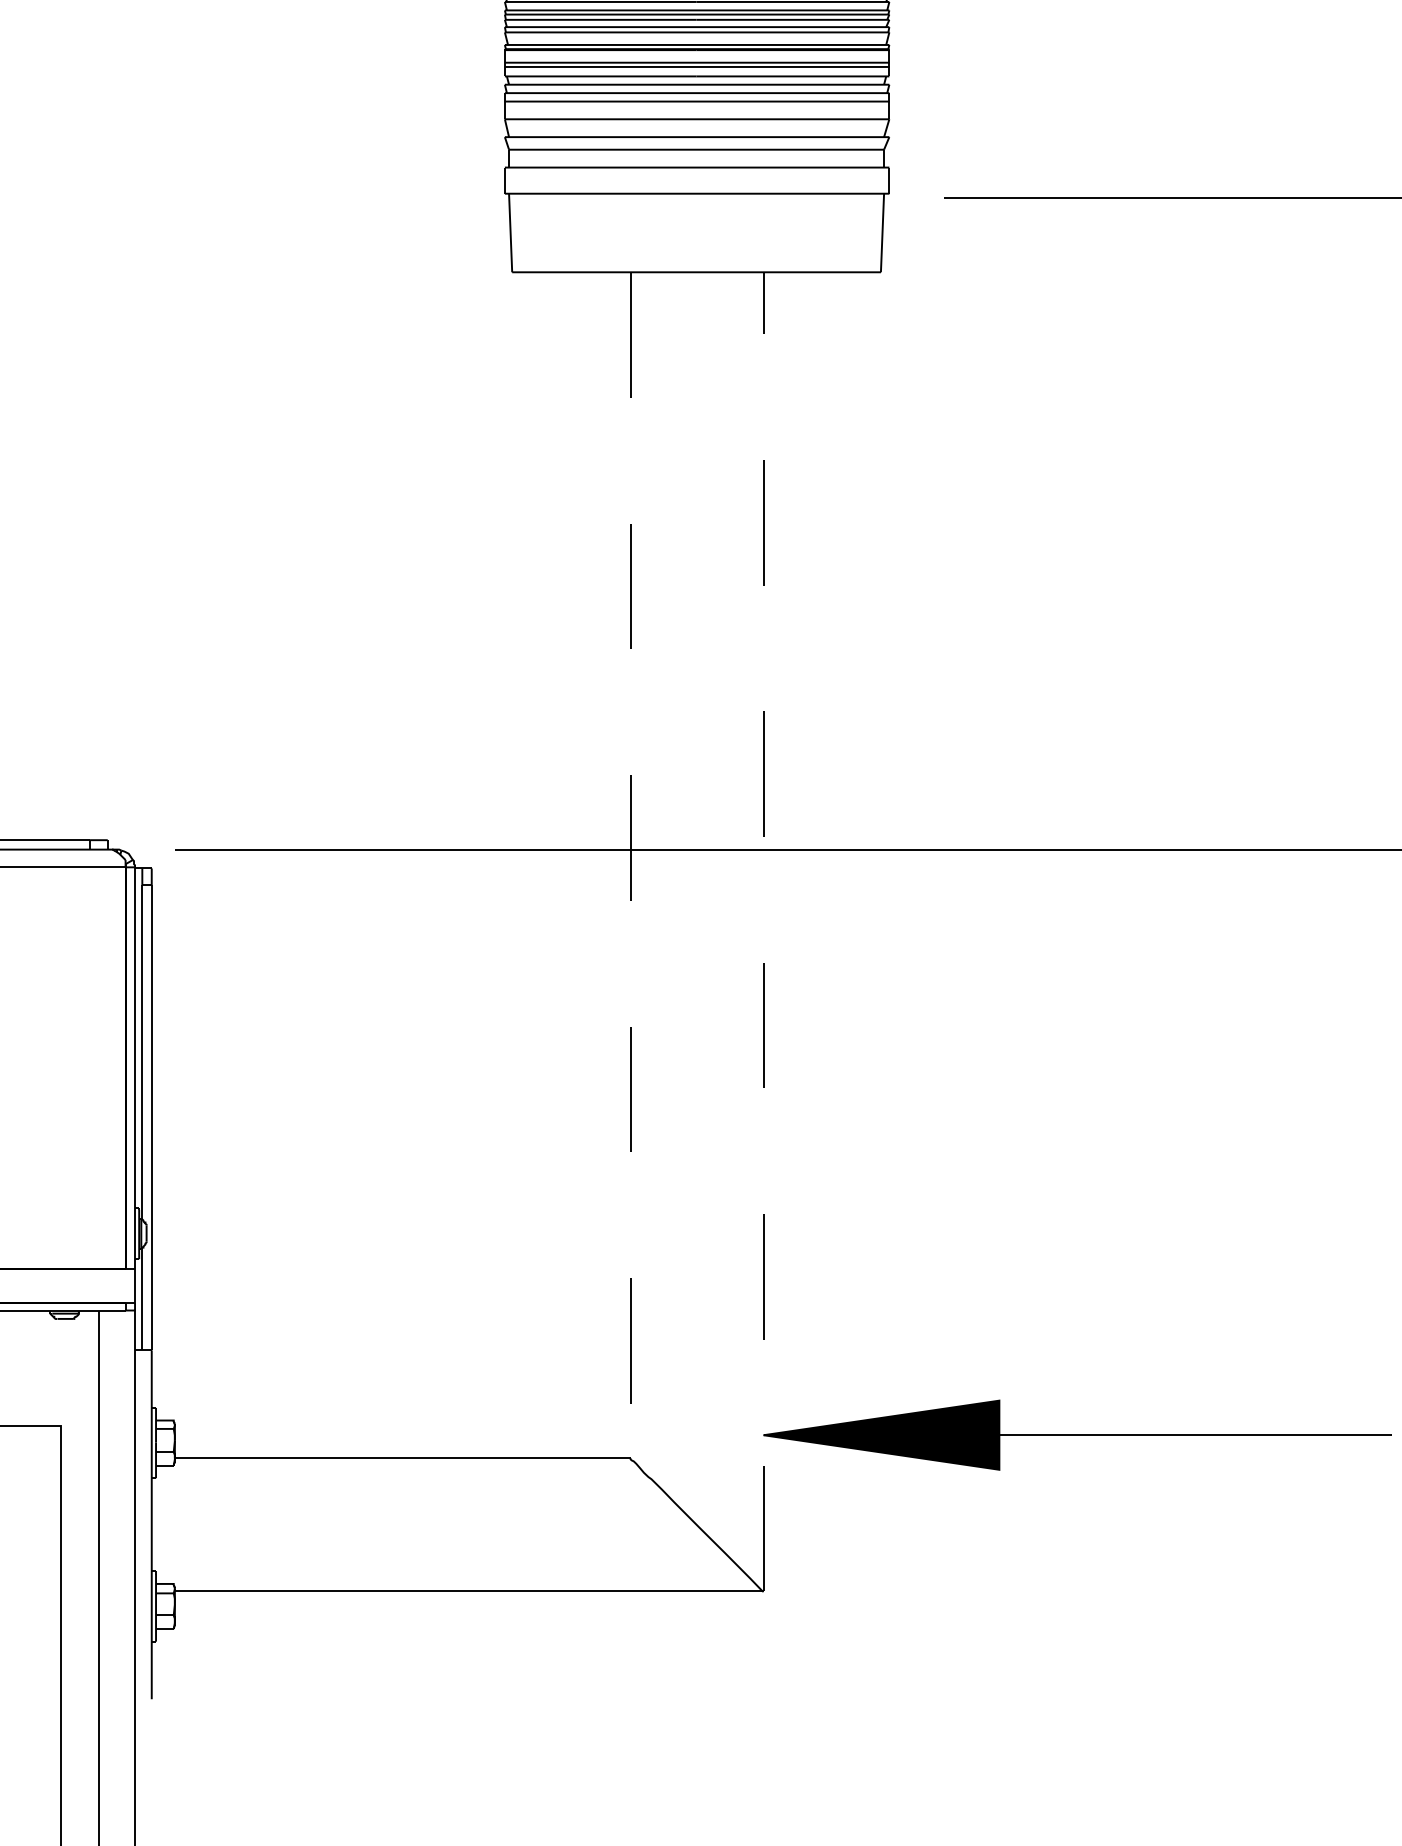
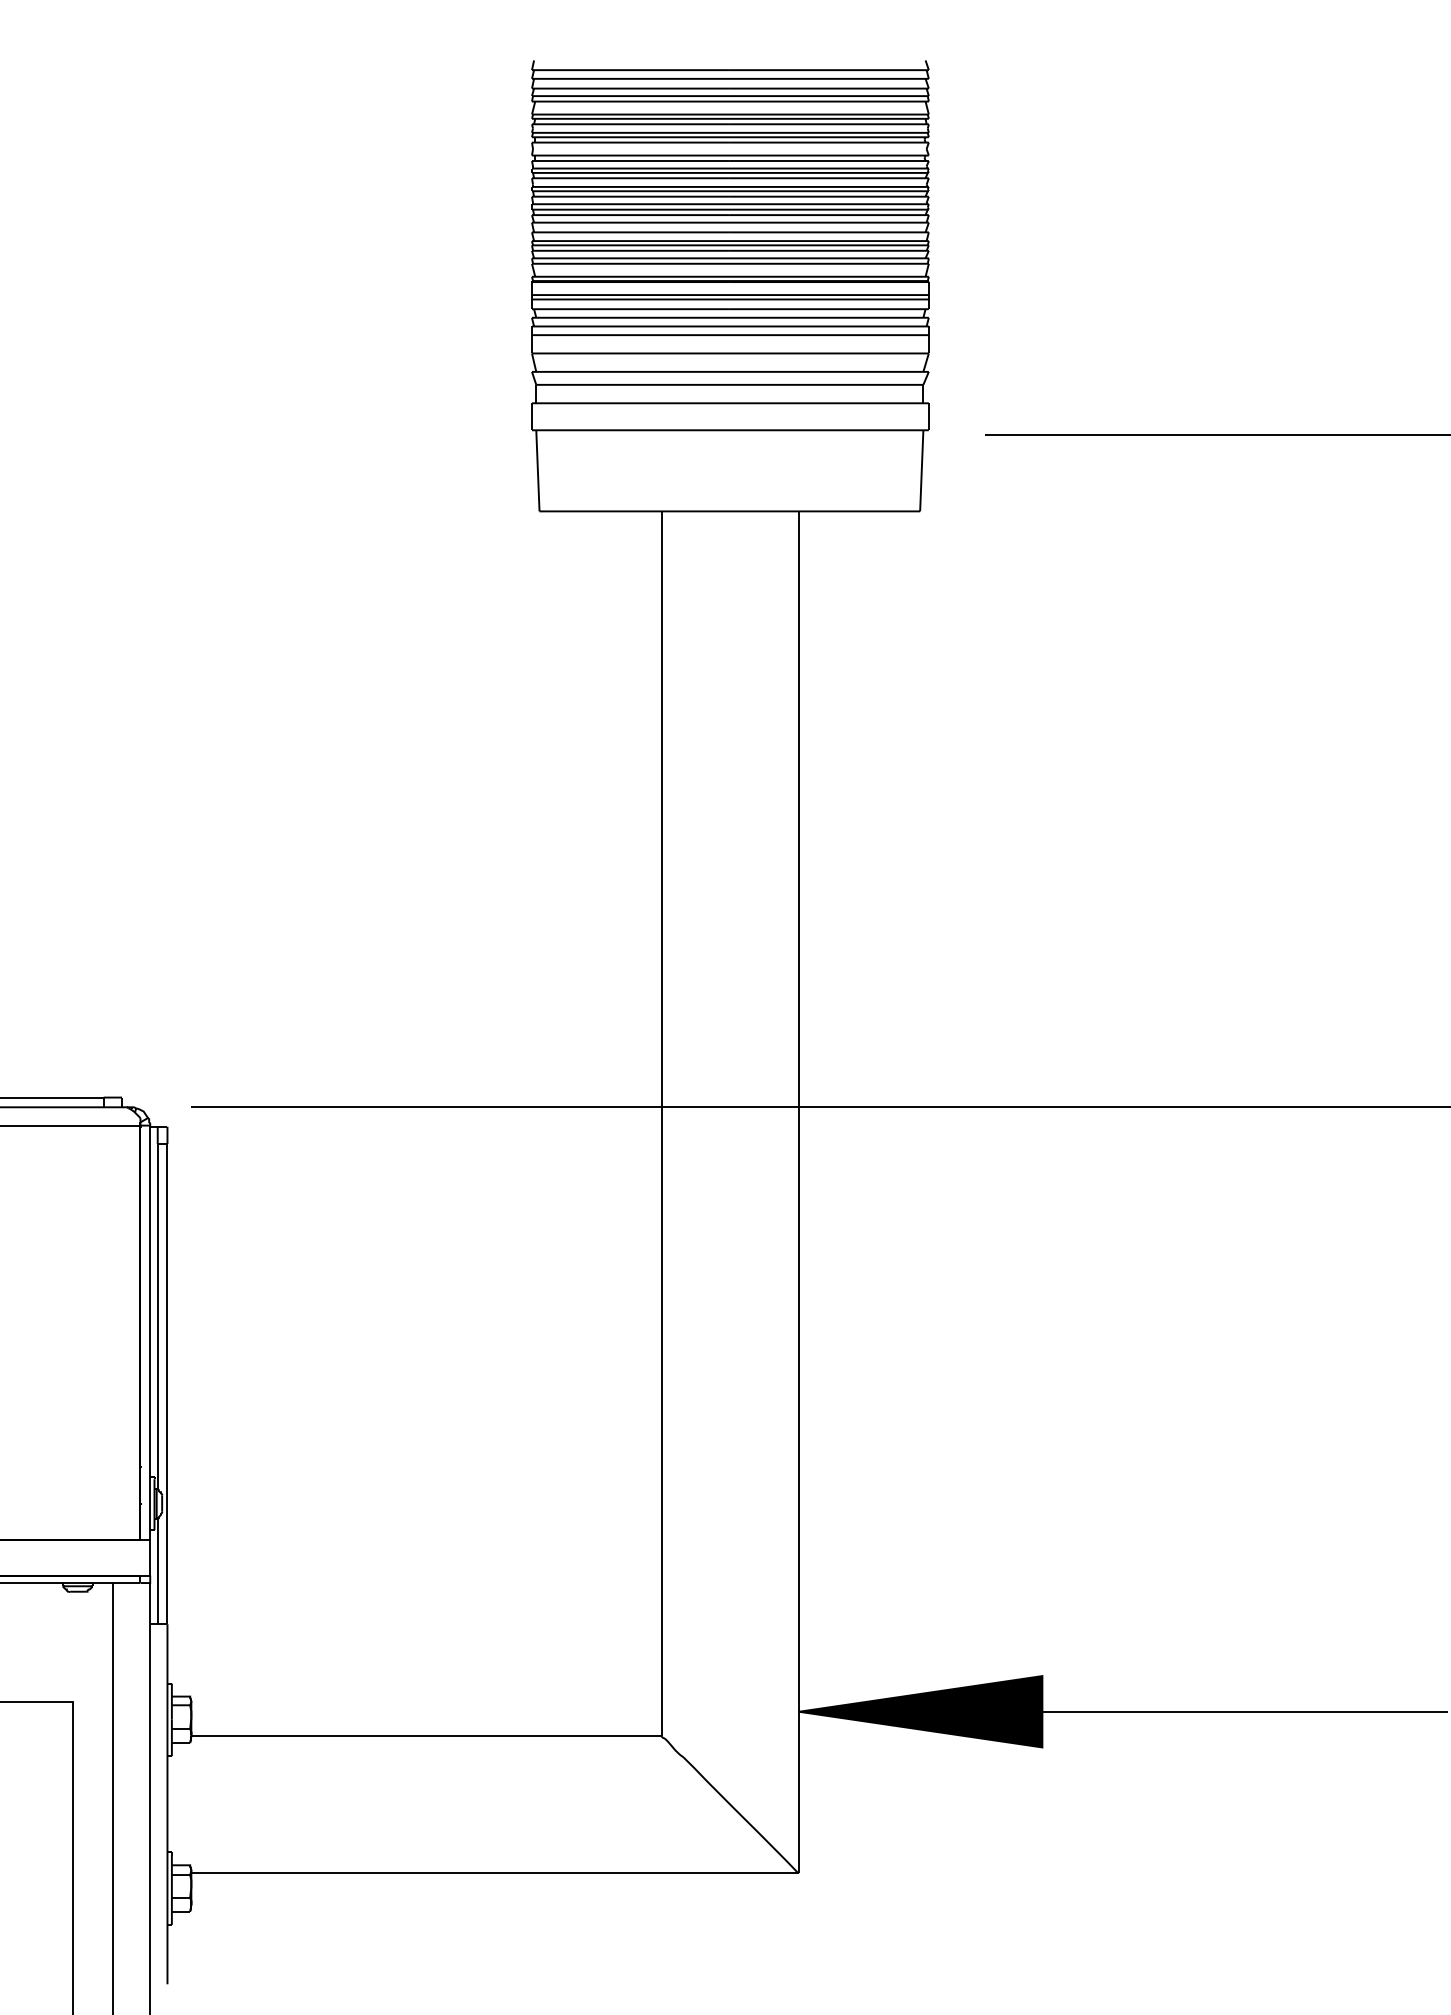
line: (630, 865) -> (661, 1123), dashed -> solid
line: (764, 932) -> (799, 1192), dashed -> solid

